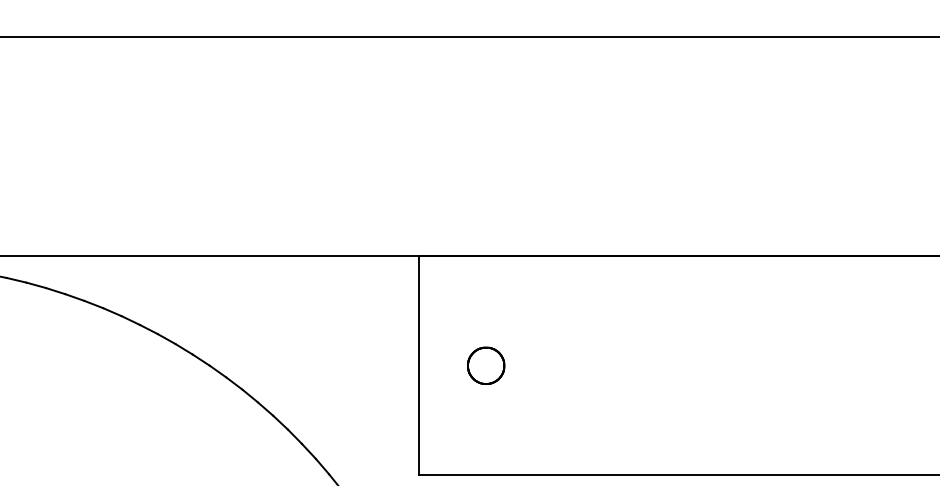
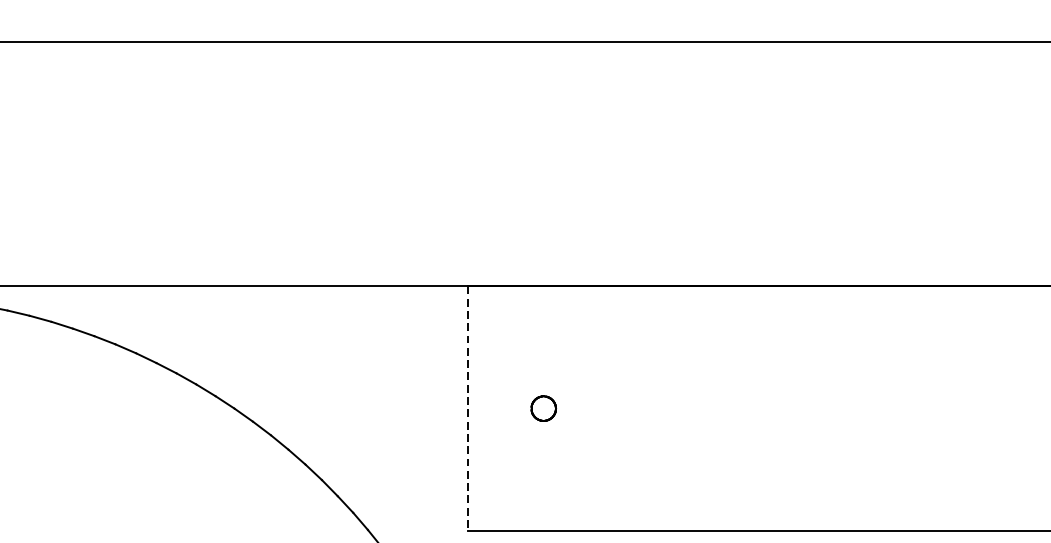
part: (486, 365) -> (543, 408), size x0.6
line: (418, 366) -> (467, 409), solid -> dashed

